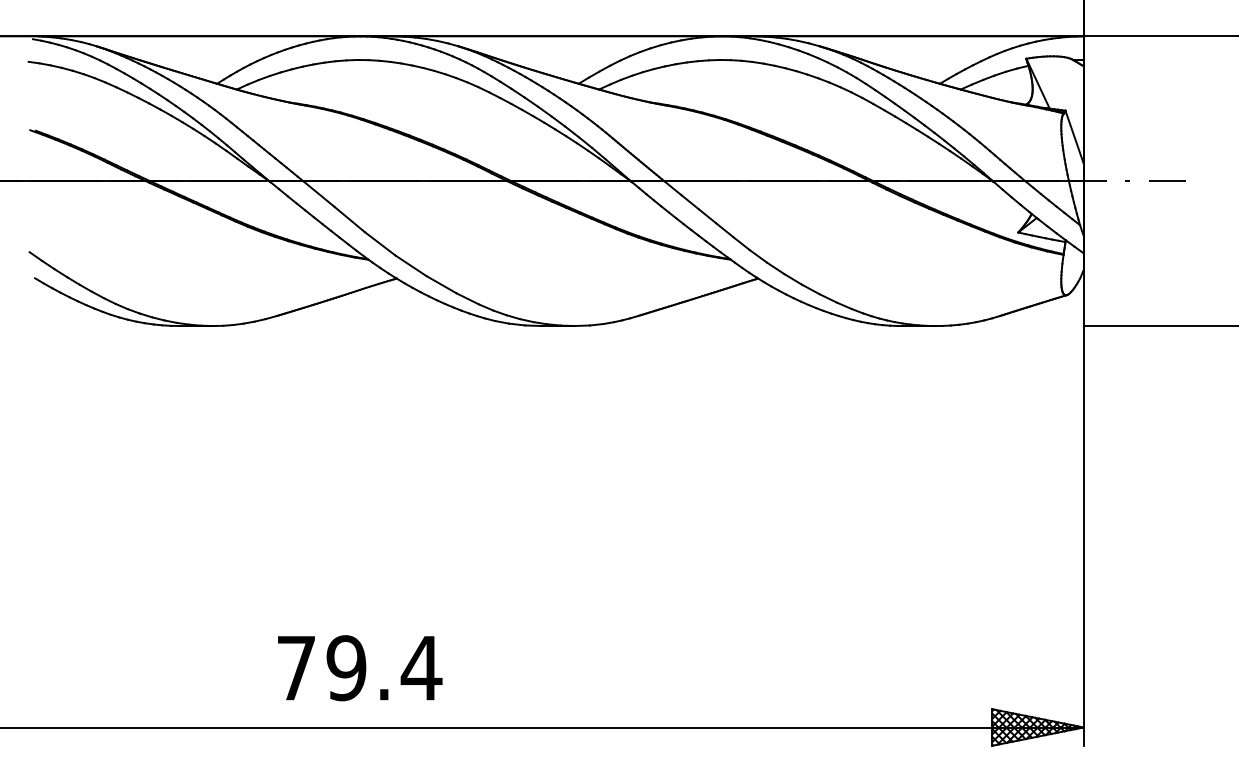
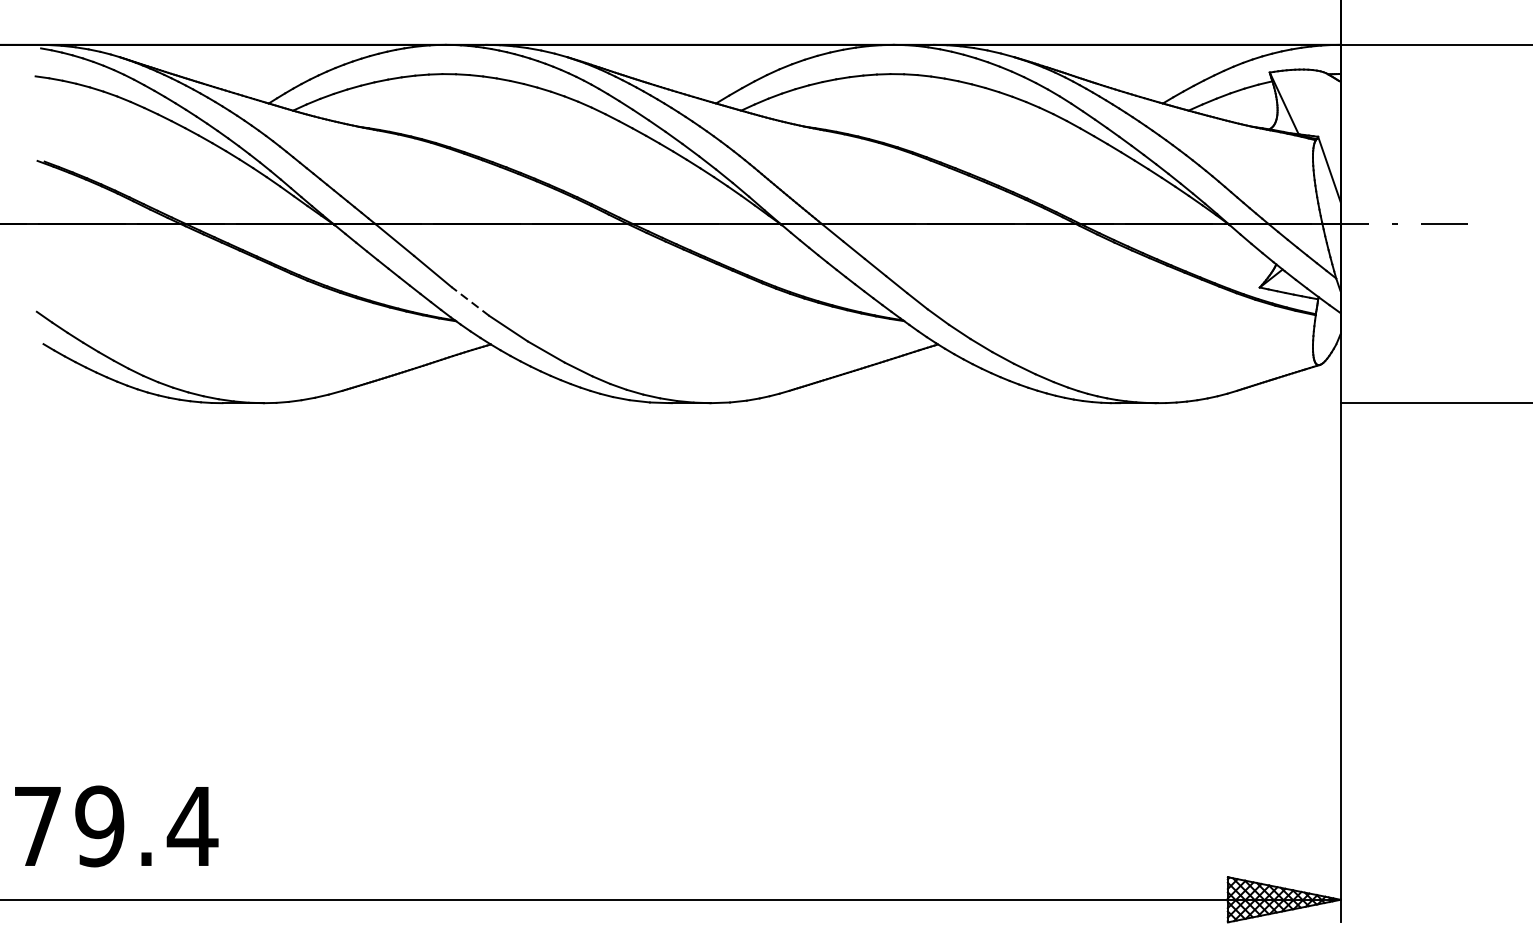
line: (379, 243) -> (469, 301), solid -> dashed
text: (360, 668) -> (117, 826), moved

